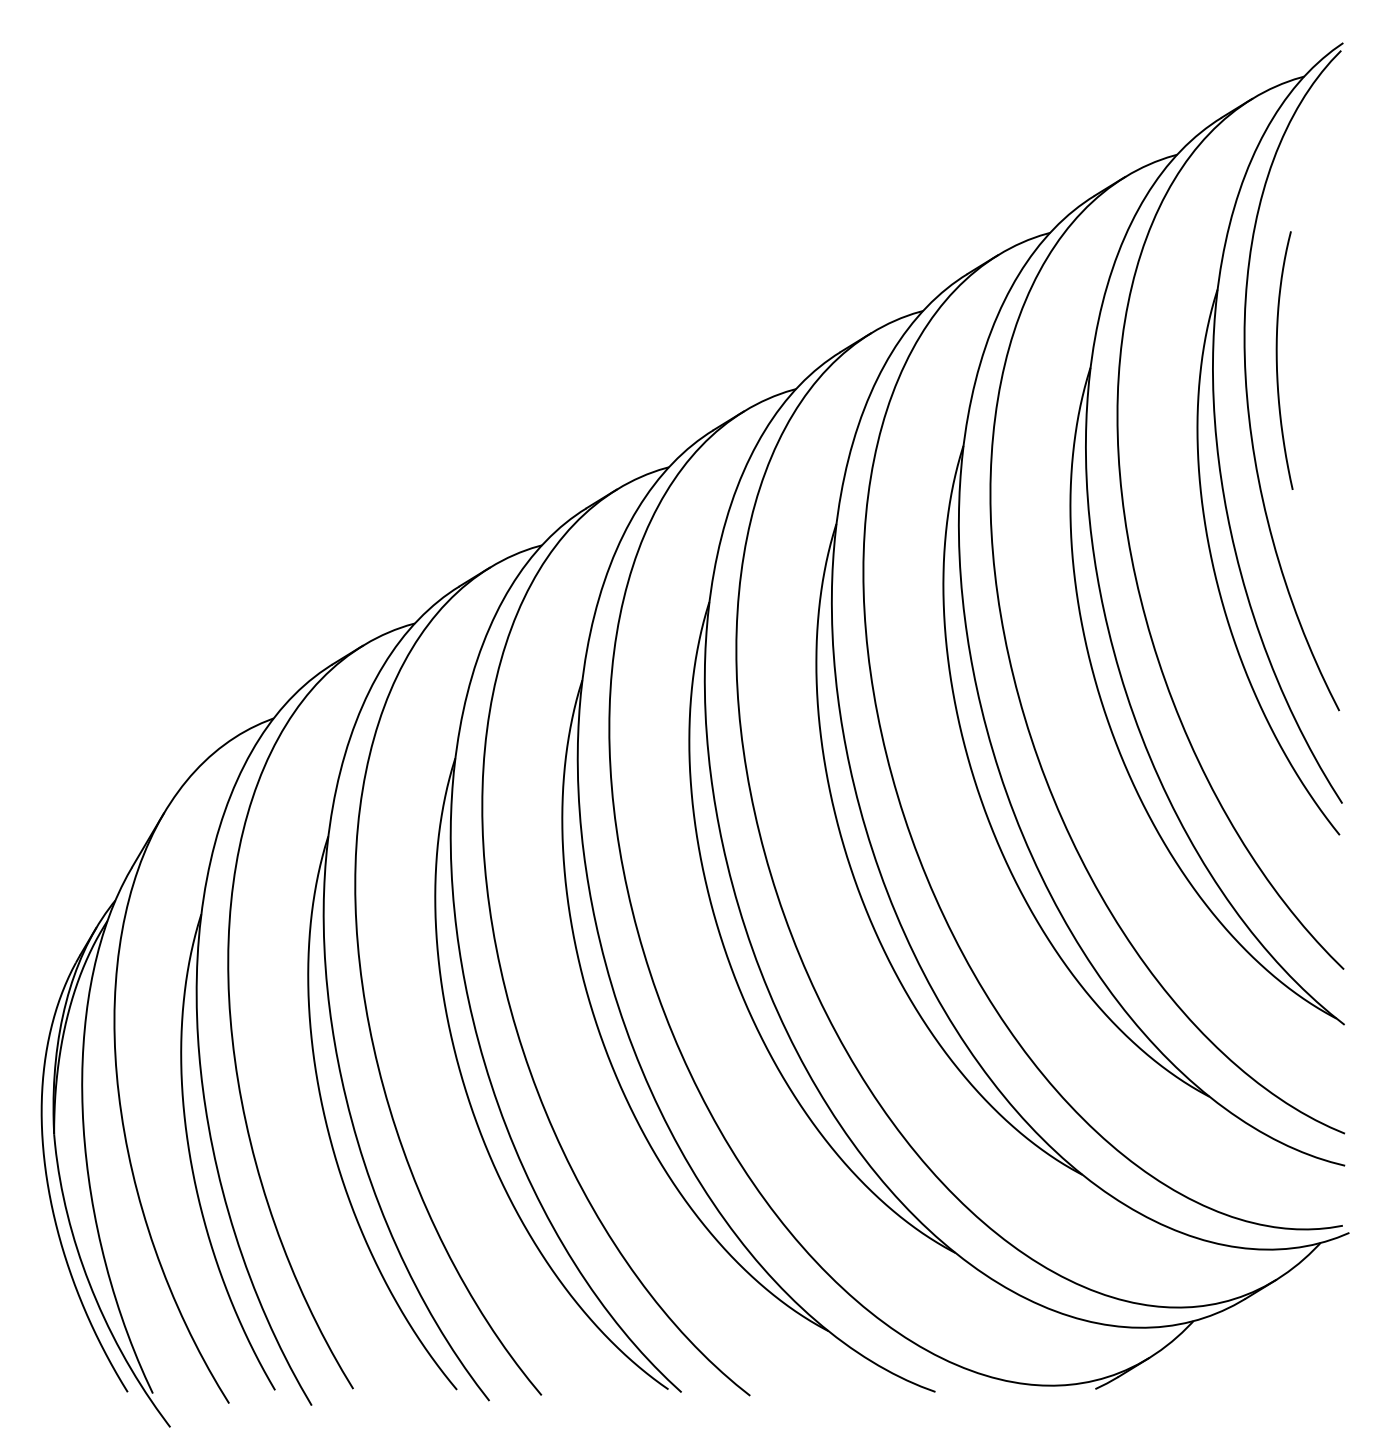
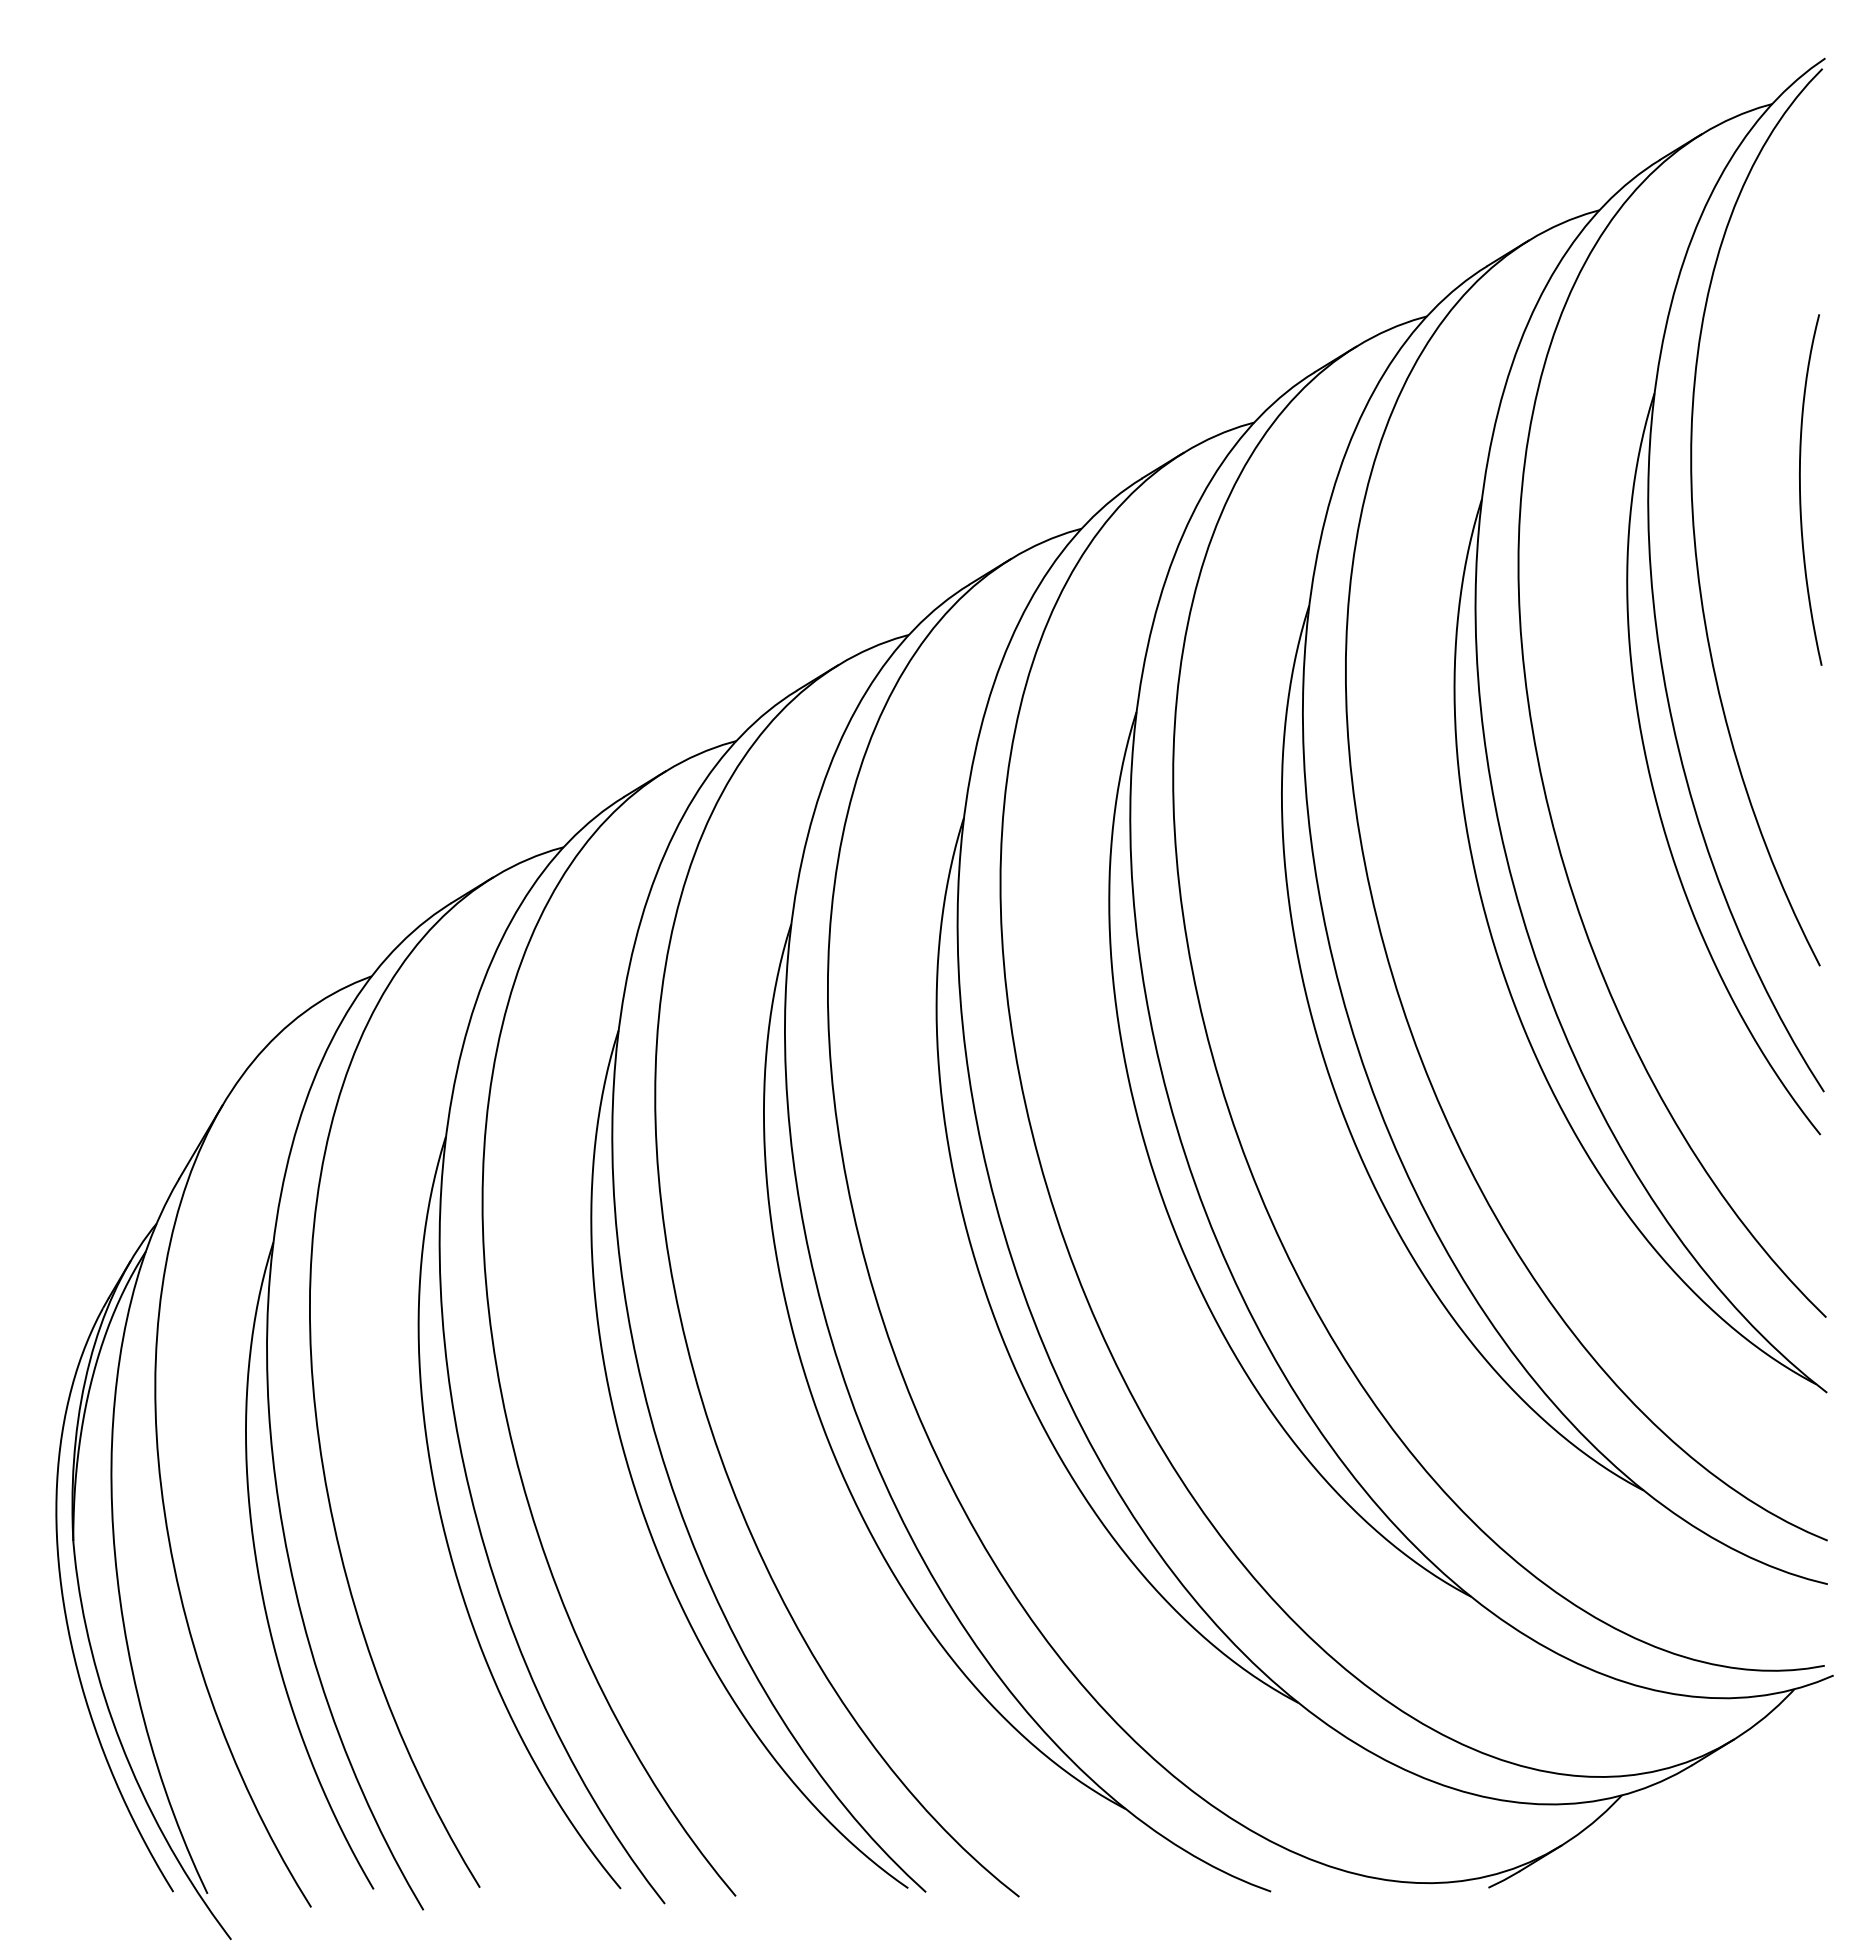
curve: (1277, 360) -> (1800, 489), moved

